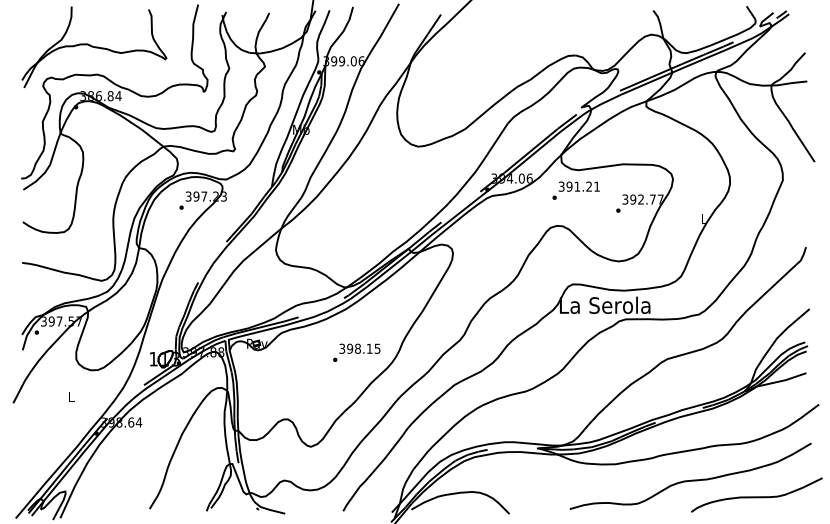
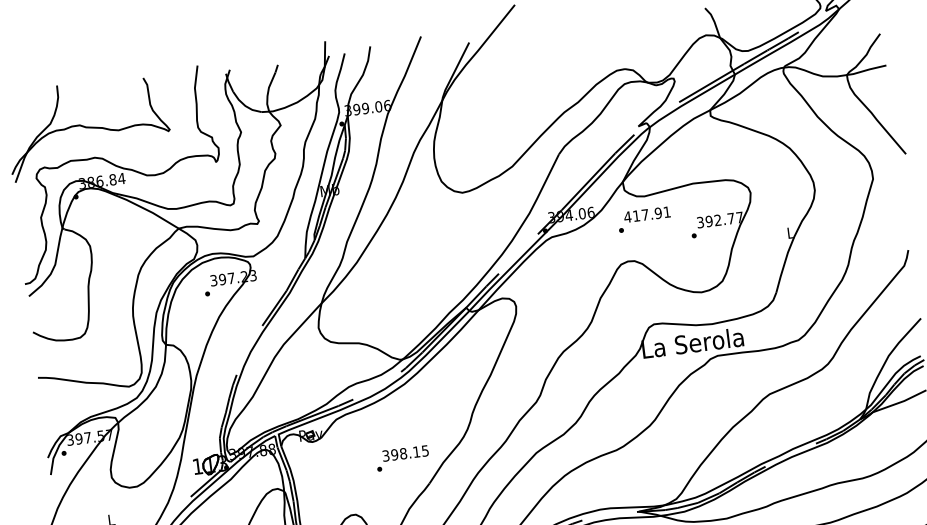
text: (575, 186) -> (643, 214), 391.21 -> 417.91
text: (356, 352) -> (402, 458), moved

